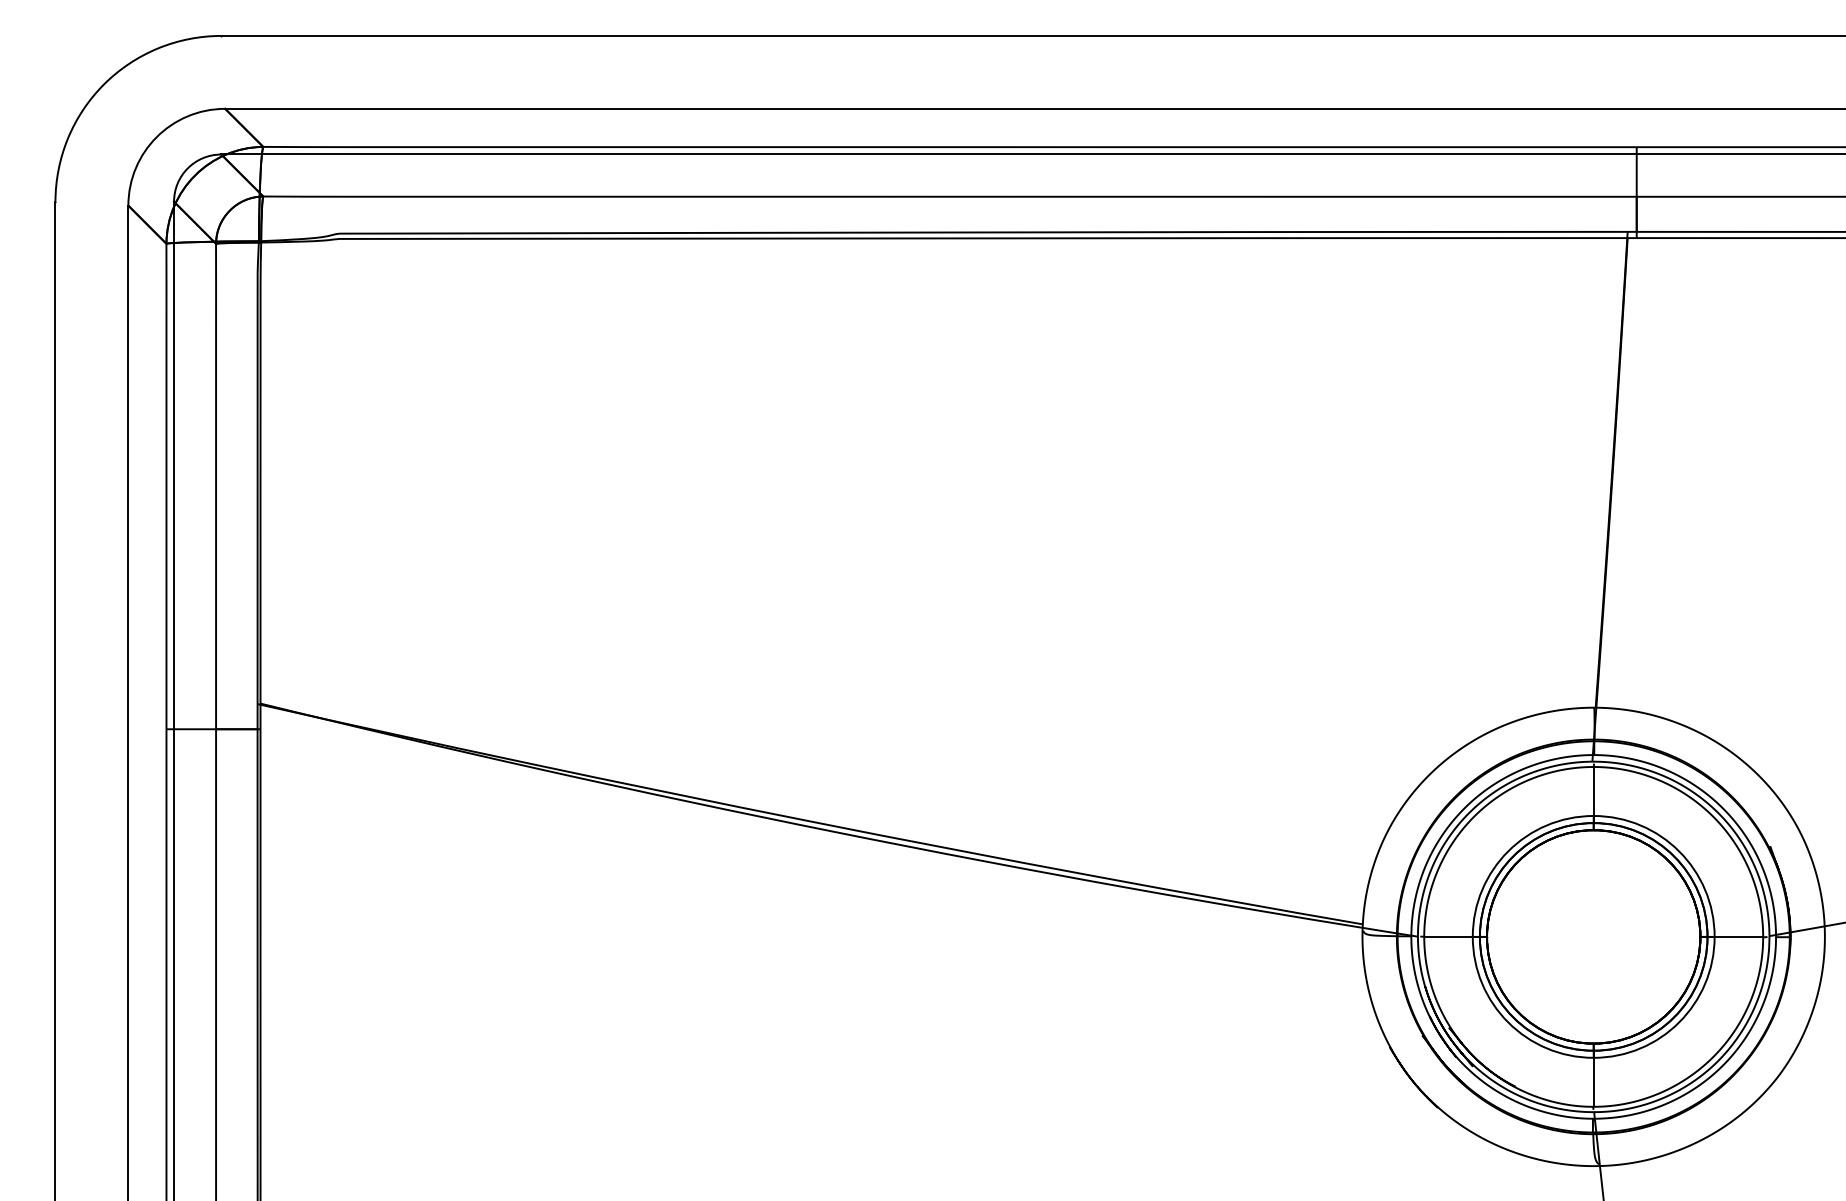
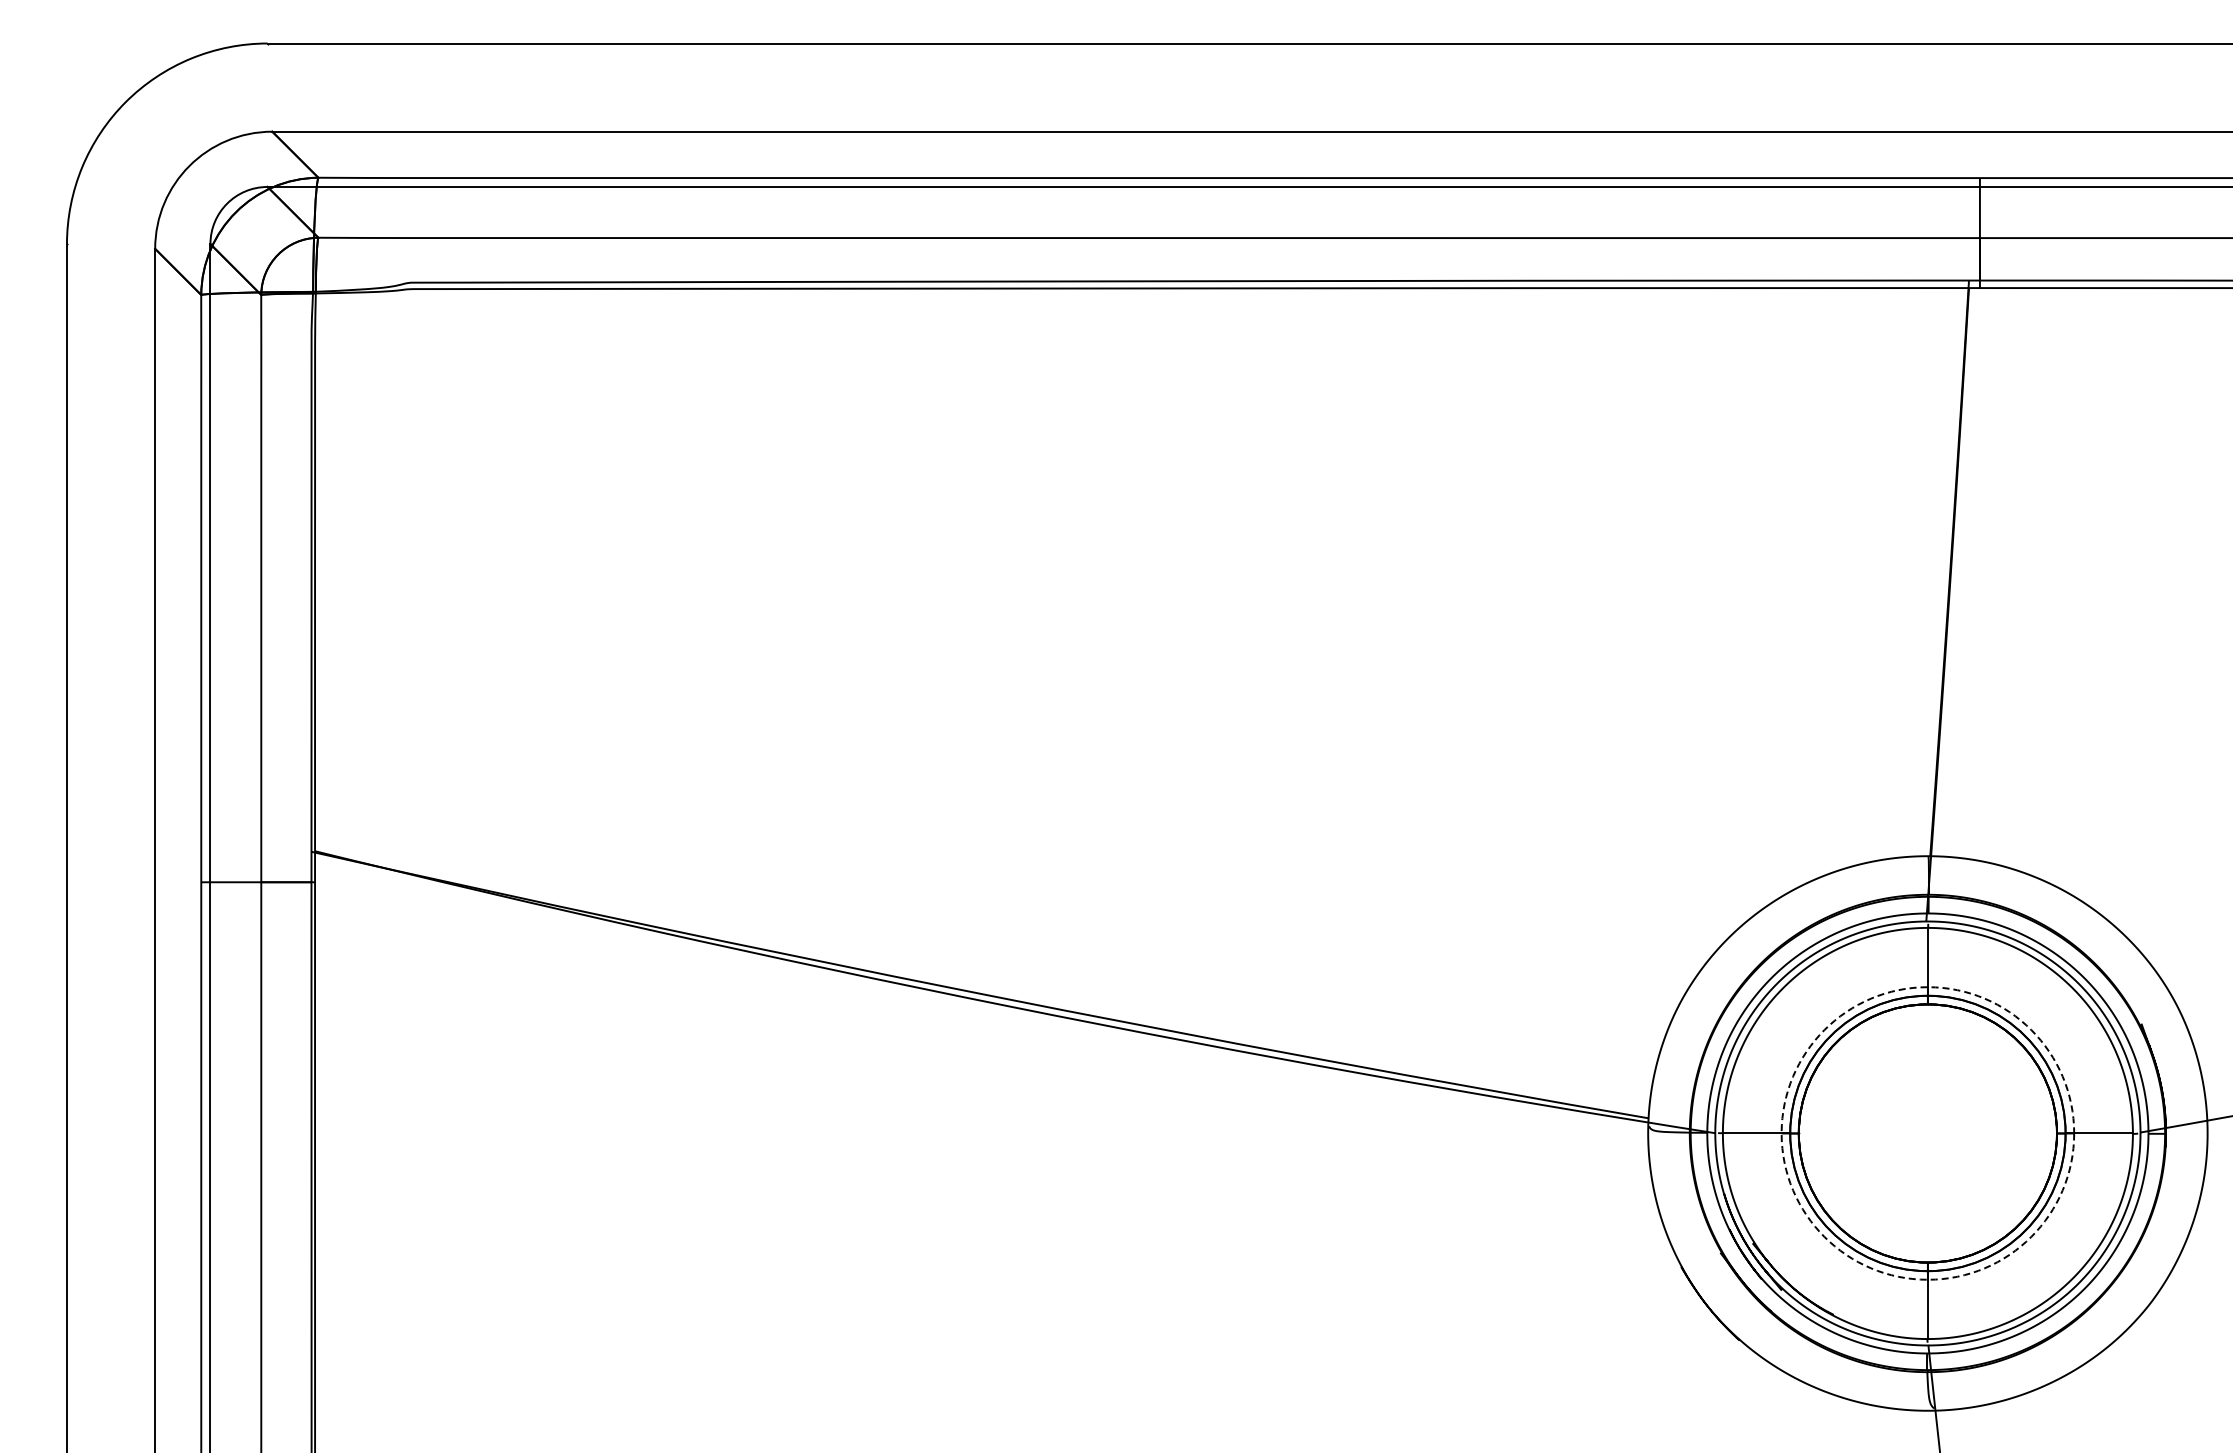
circle: (1593, 936) -> (1927, 1133), solid -> dashed

